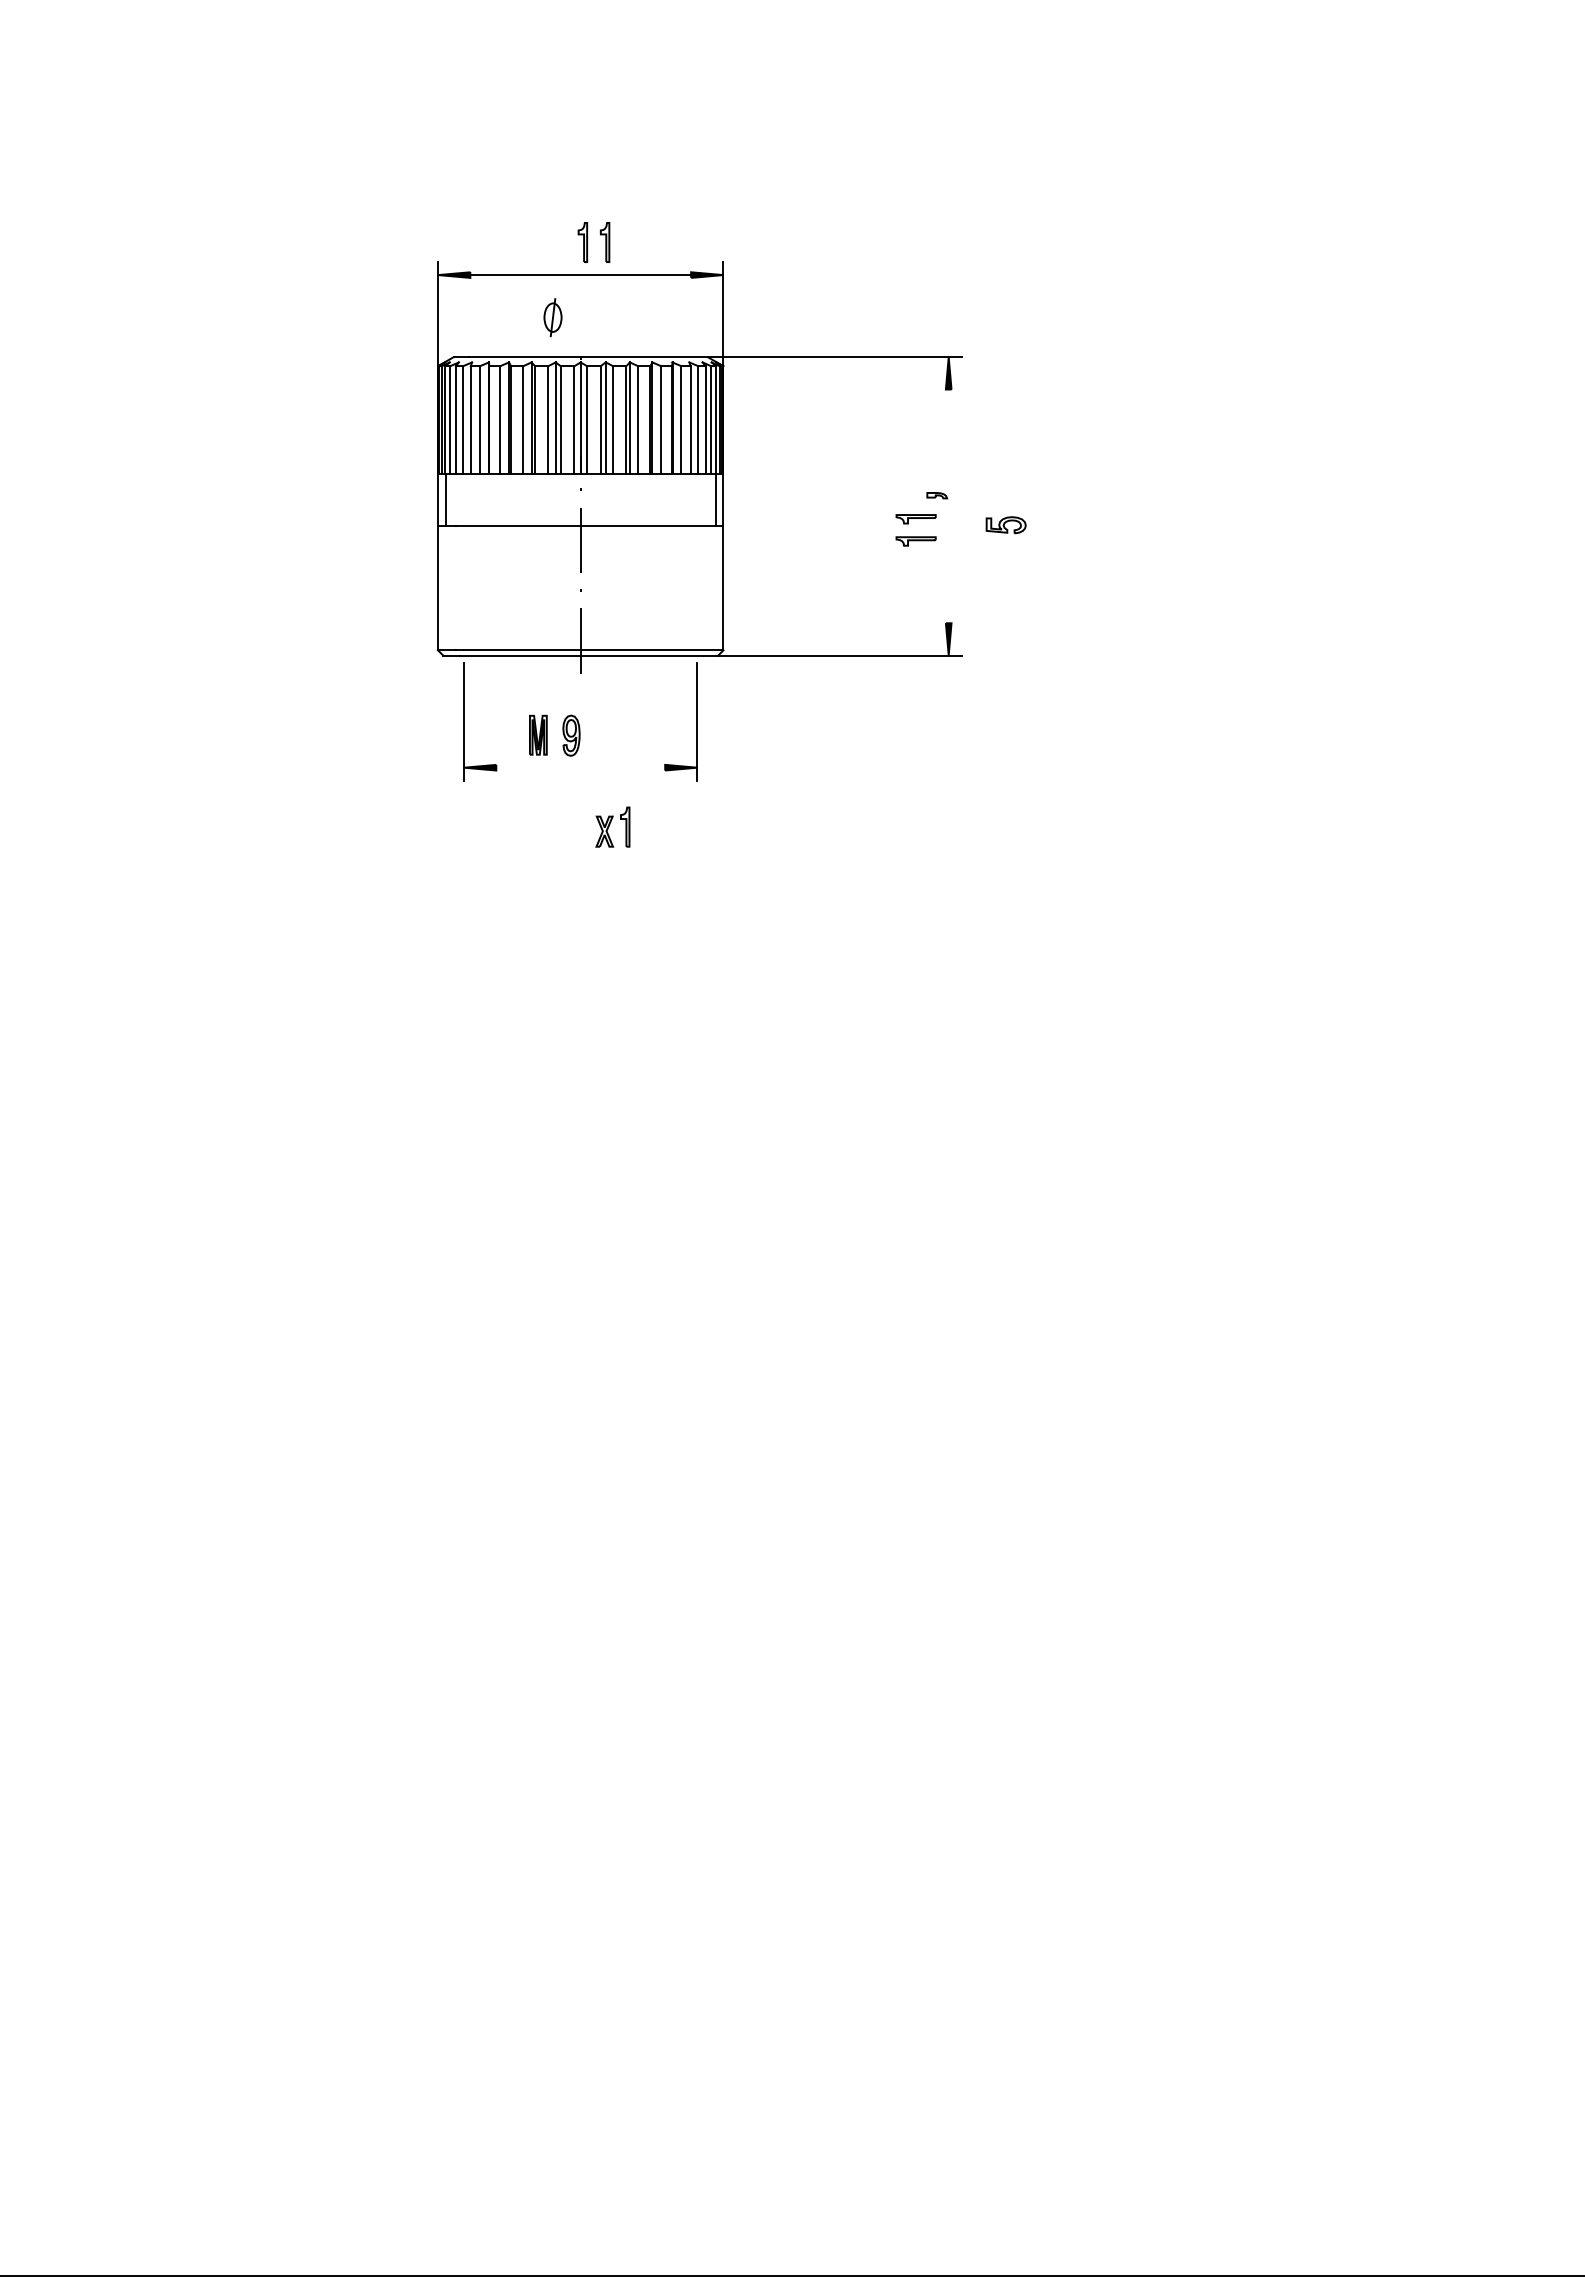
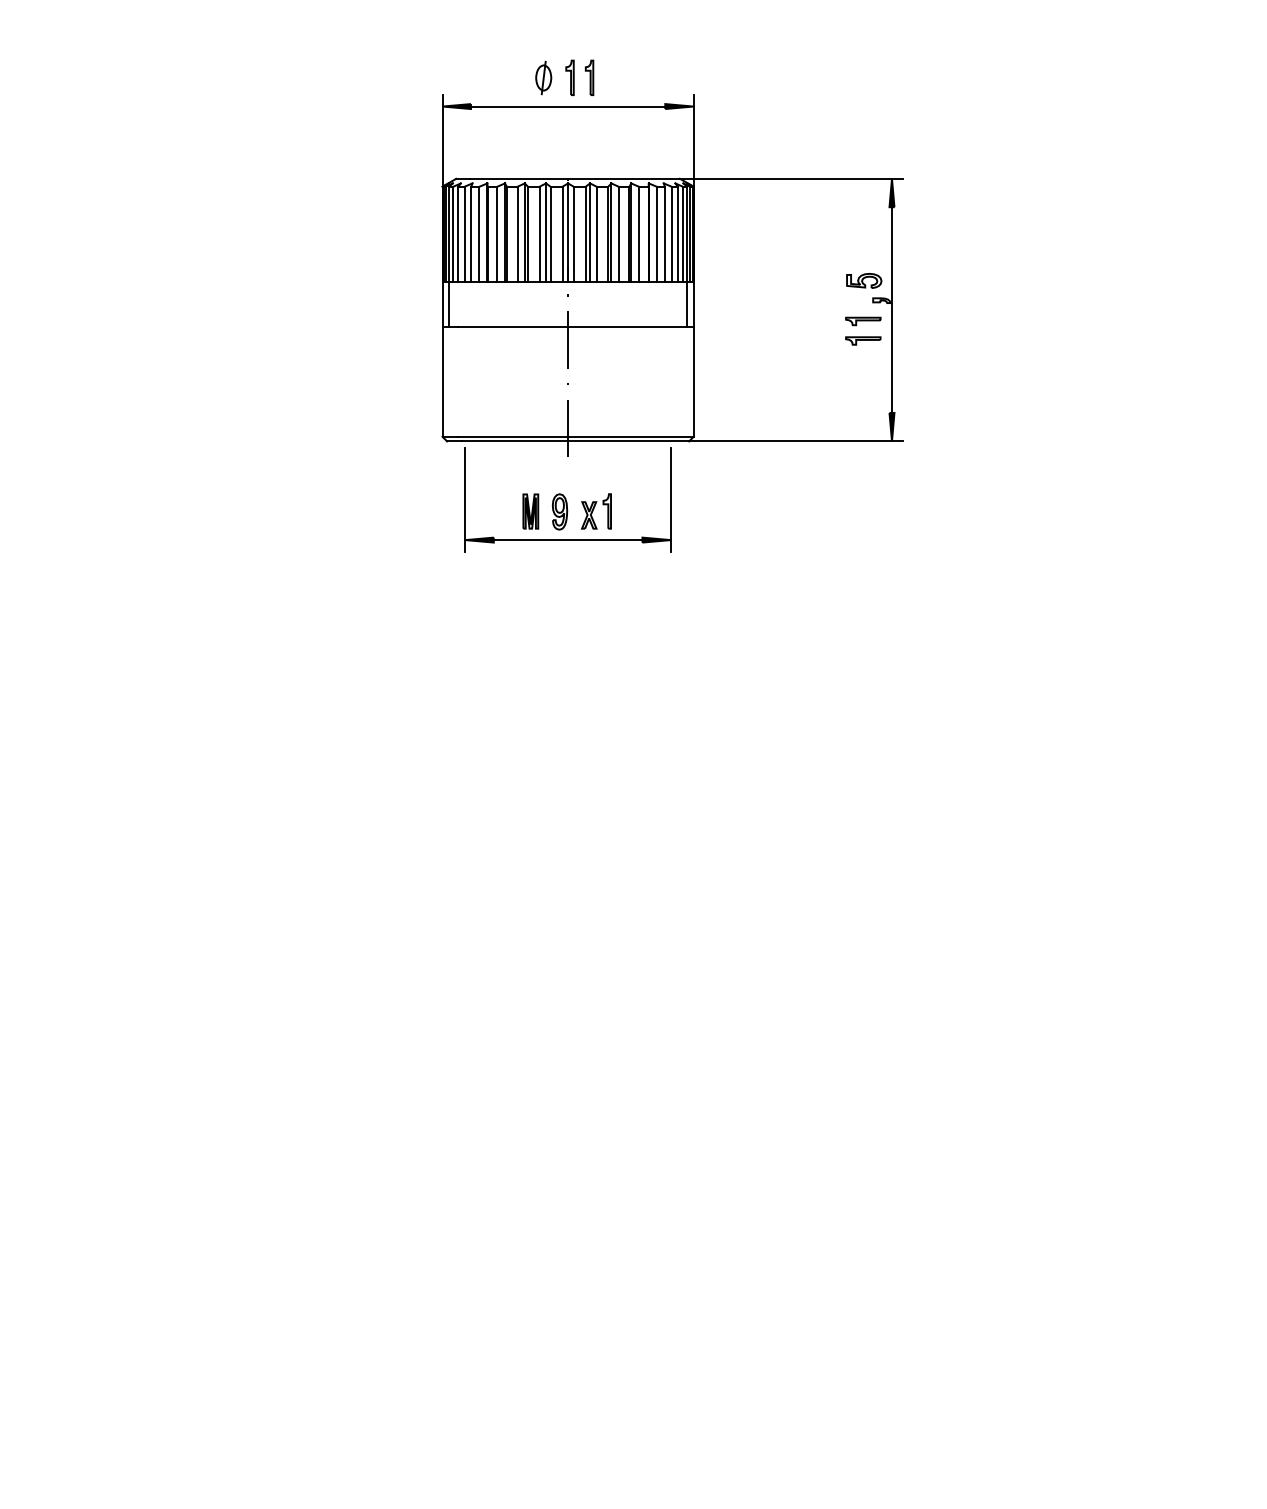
part: (552, 317) -> (543, 77), moved
line: (948, 506) -> (891, 310), added
part: (1005, 525) -> (863, 281), moved
line: (580, 767) -> (567, 539), added
part: (612, 826) -> (596, 510), moved

